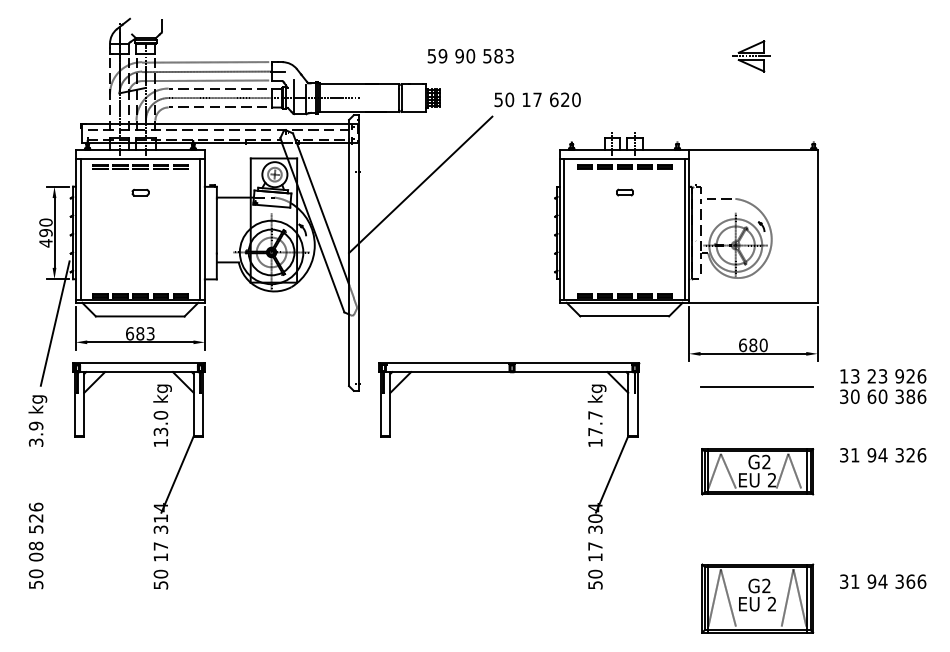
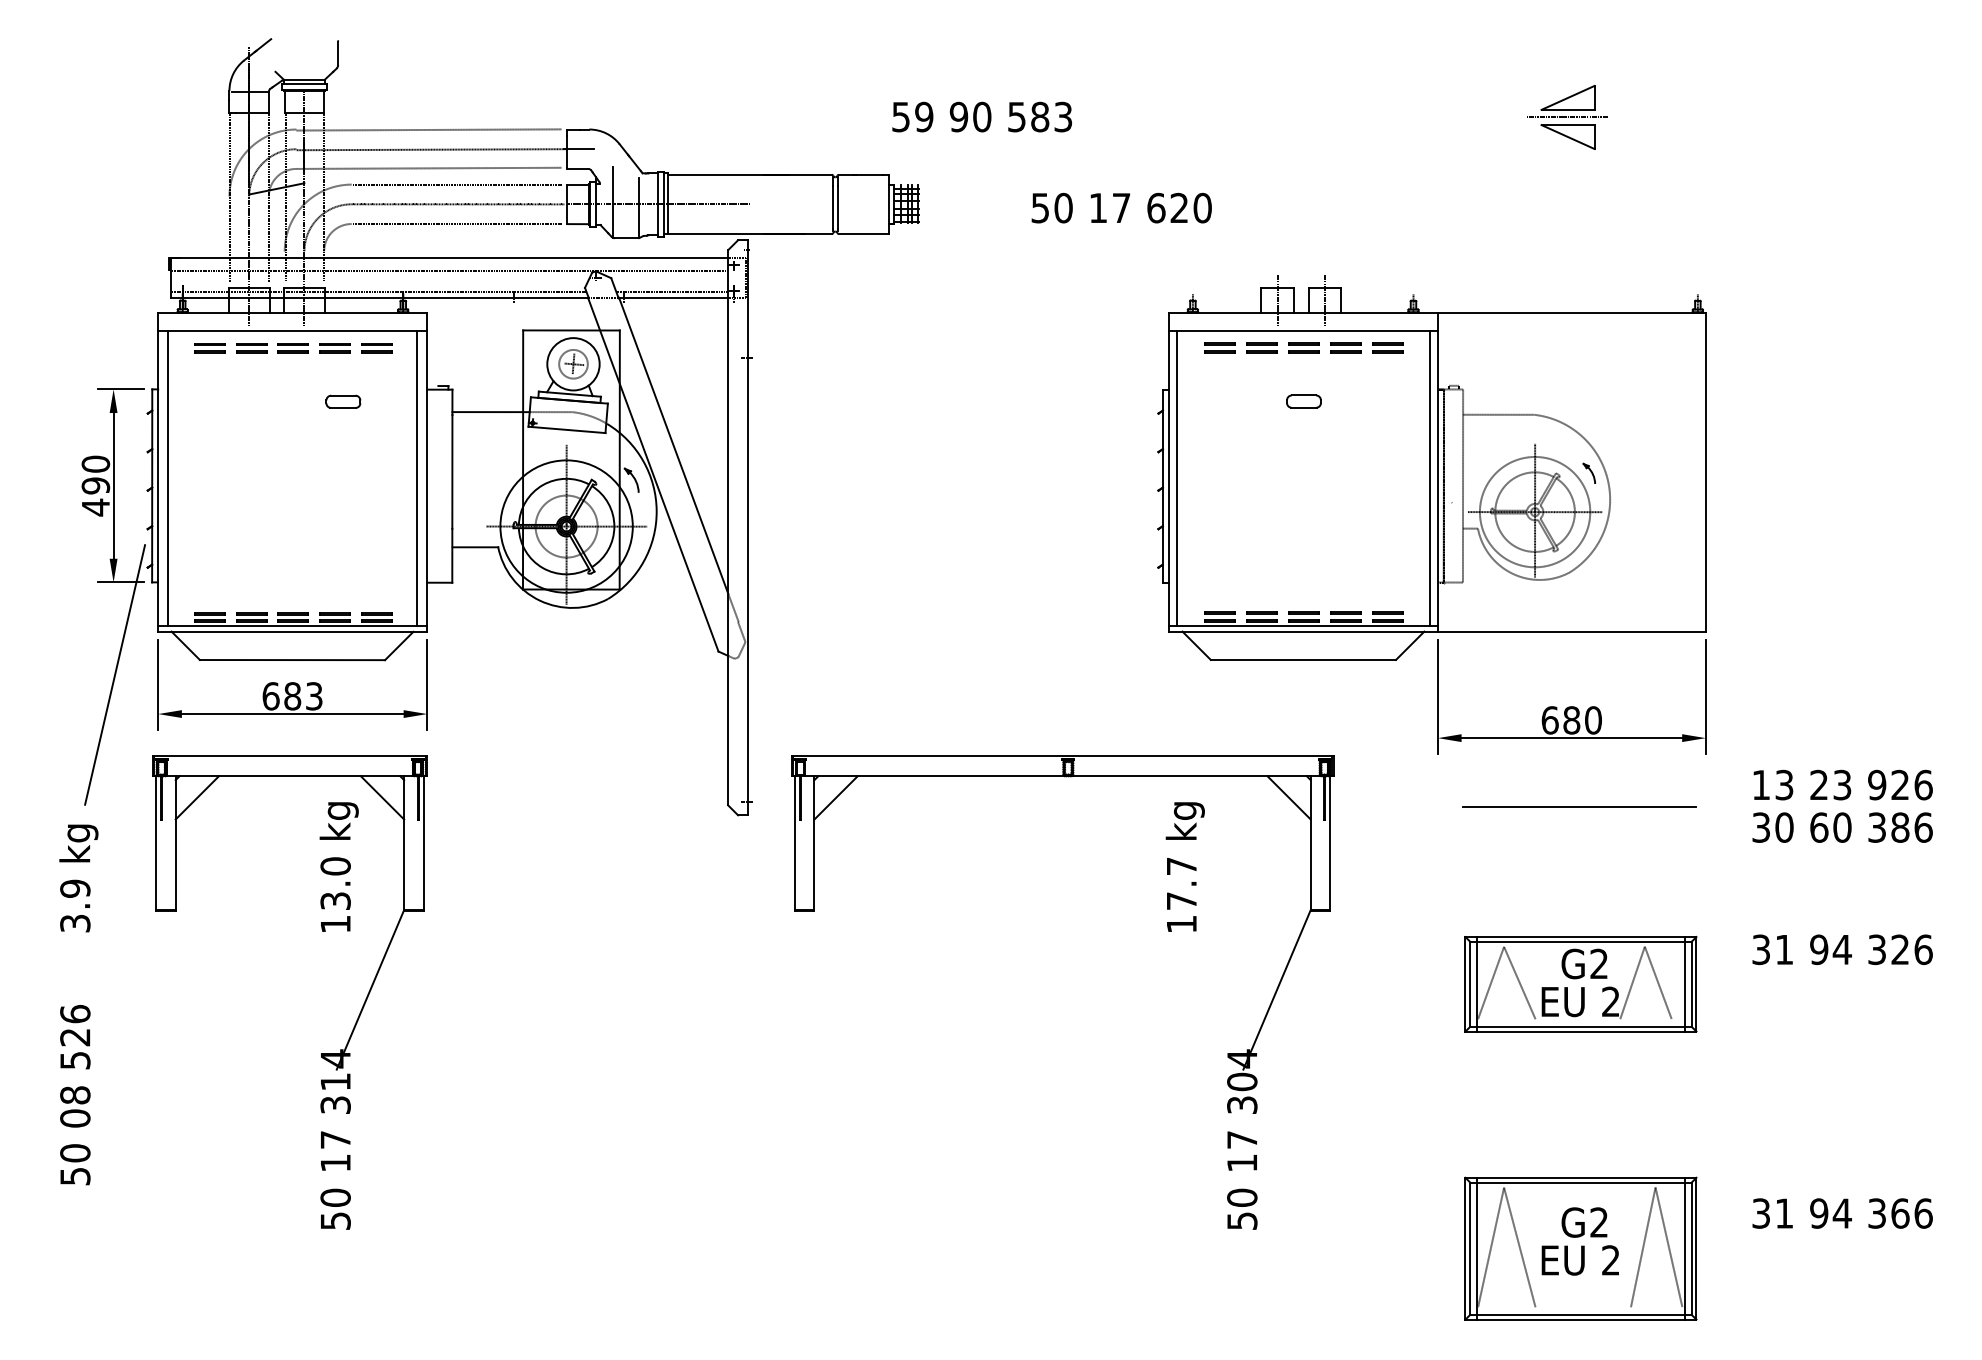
line: (420, 184) -> (877, 384), removed
part: (140, 192) -> (343, 401), moved
text: (596, 415) -> (1184, 866), moved
text: (35, 545) -> (73, 1094), moved

